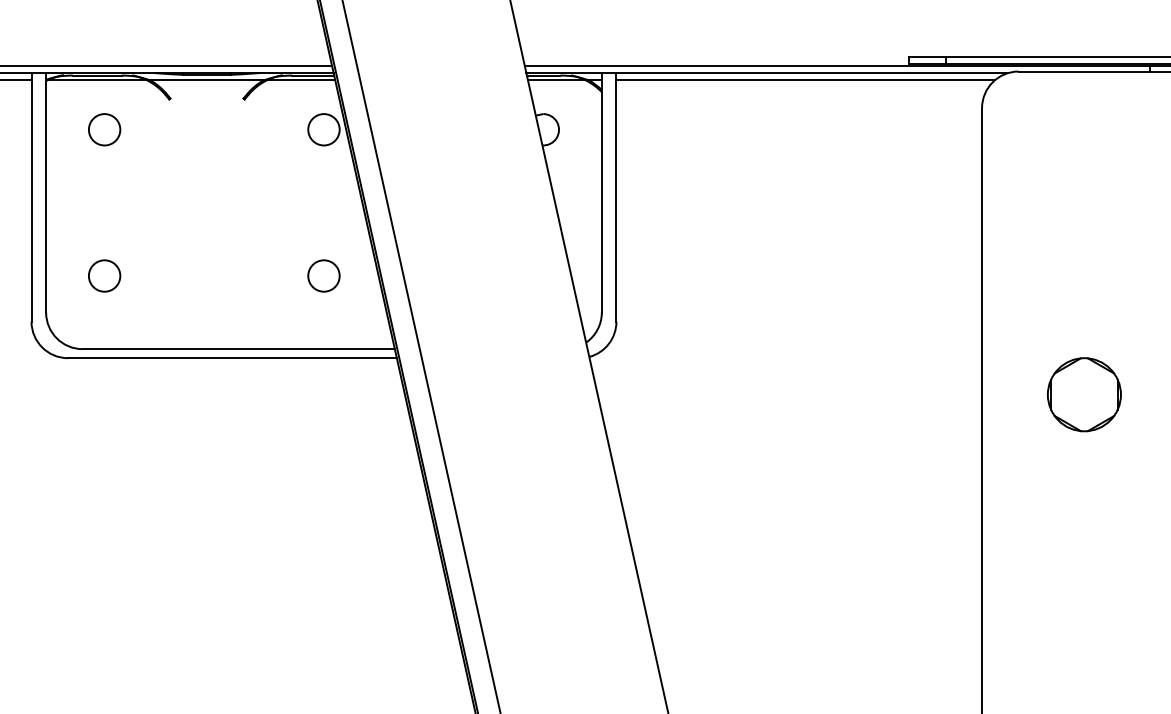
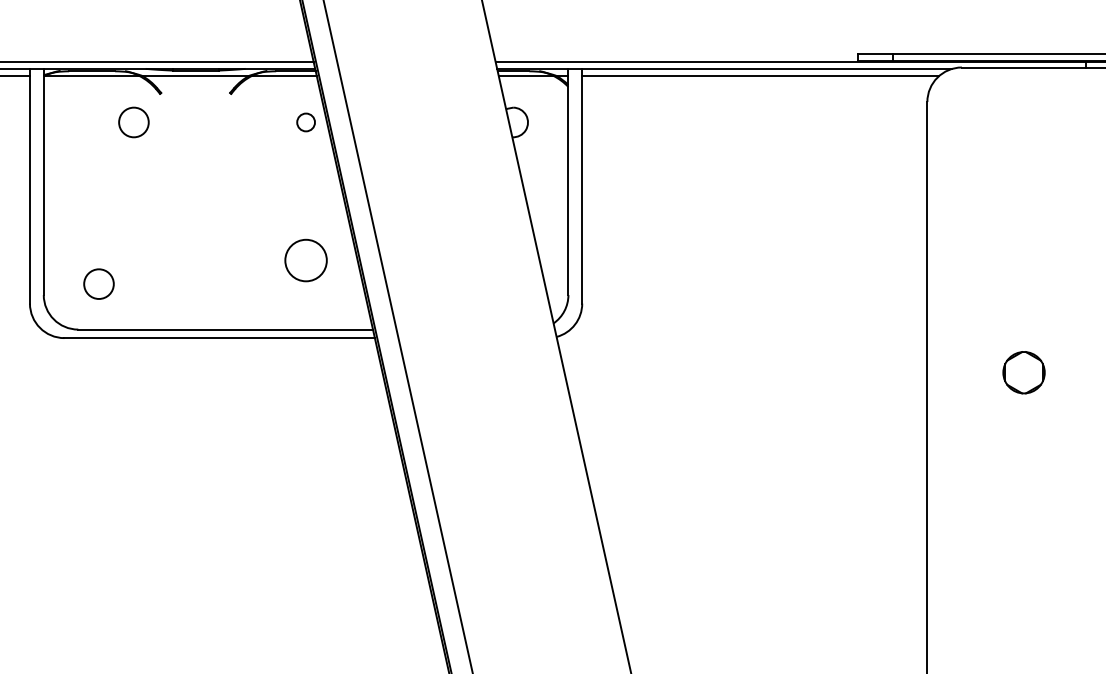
circle: (104, 129) -> (133, 122), moved
circle: (323, 129) -> (305, 122), size x0.6
circle: (104, 275) -> (98, 283), moved
circle: (323, 275) -> (305, 260), size x1.4
part: (1084, 394) -> (1024, 372), size x0.6

